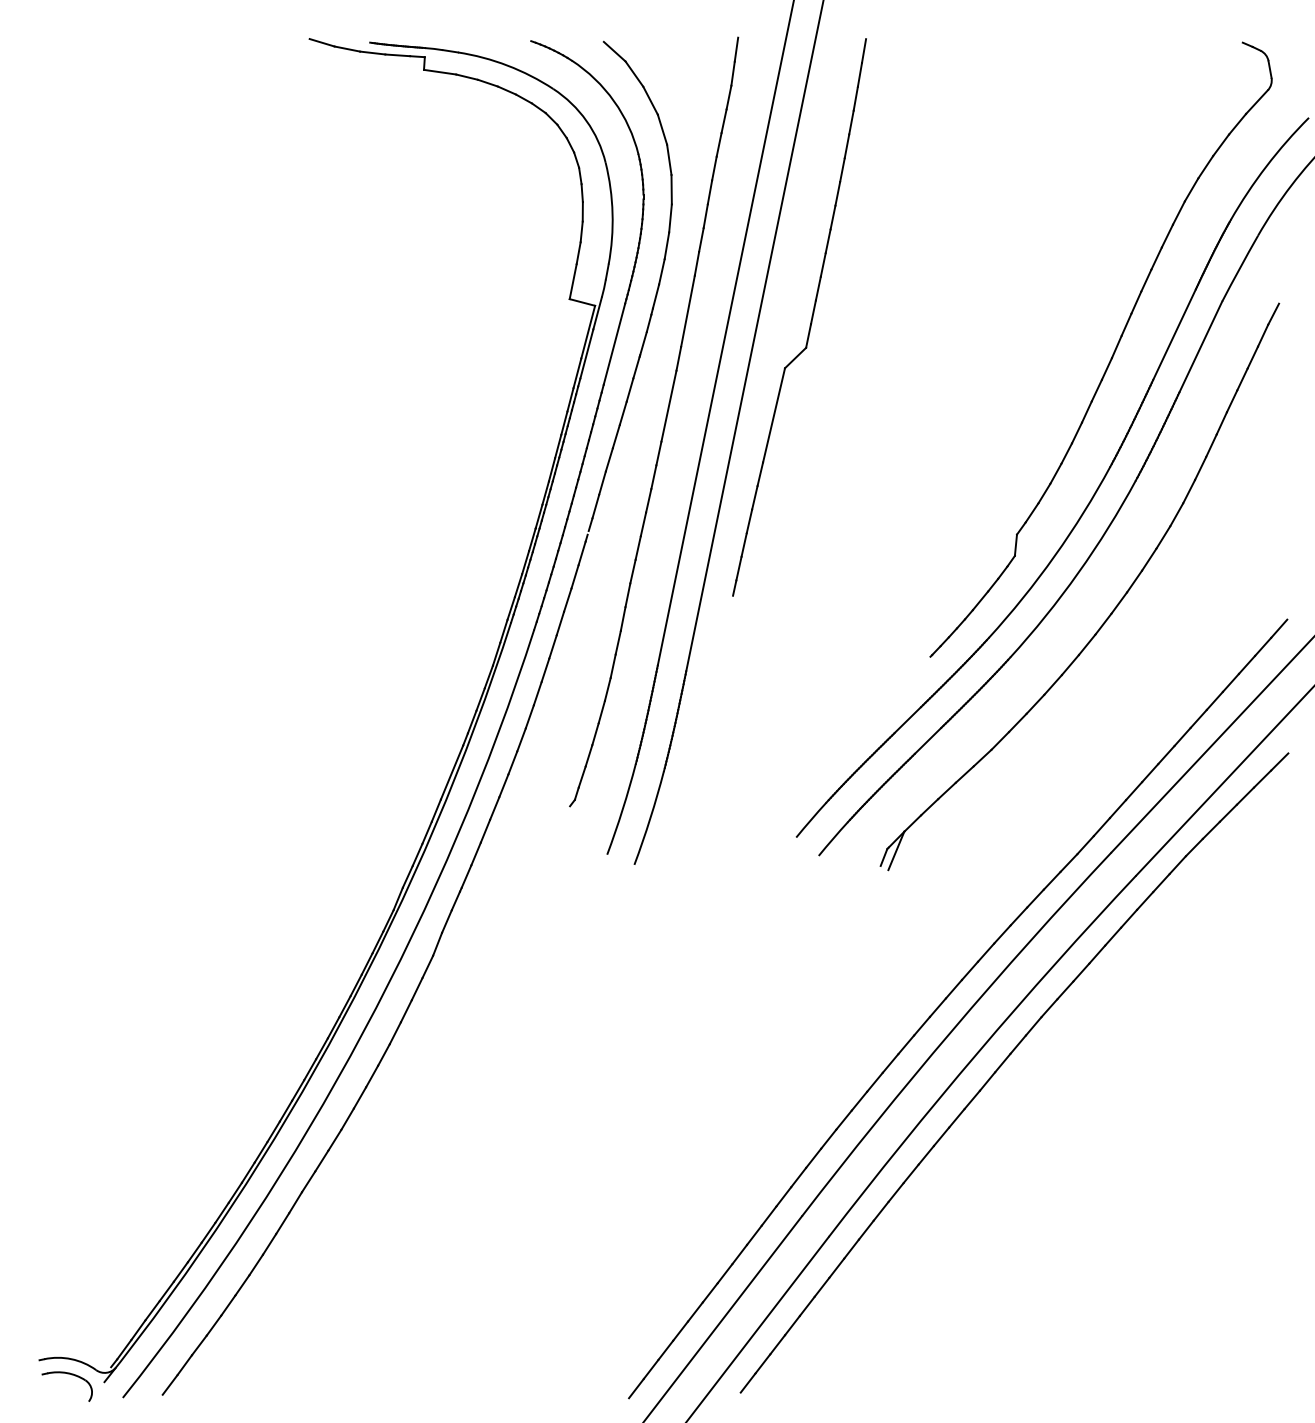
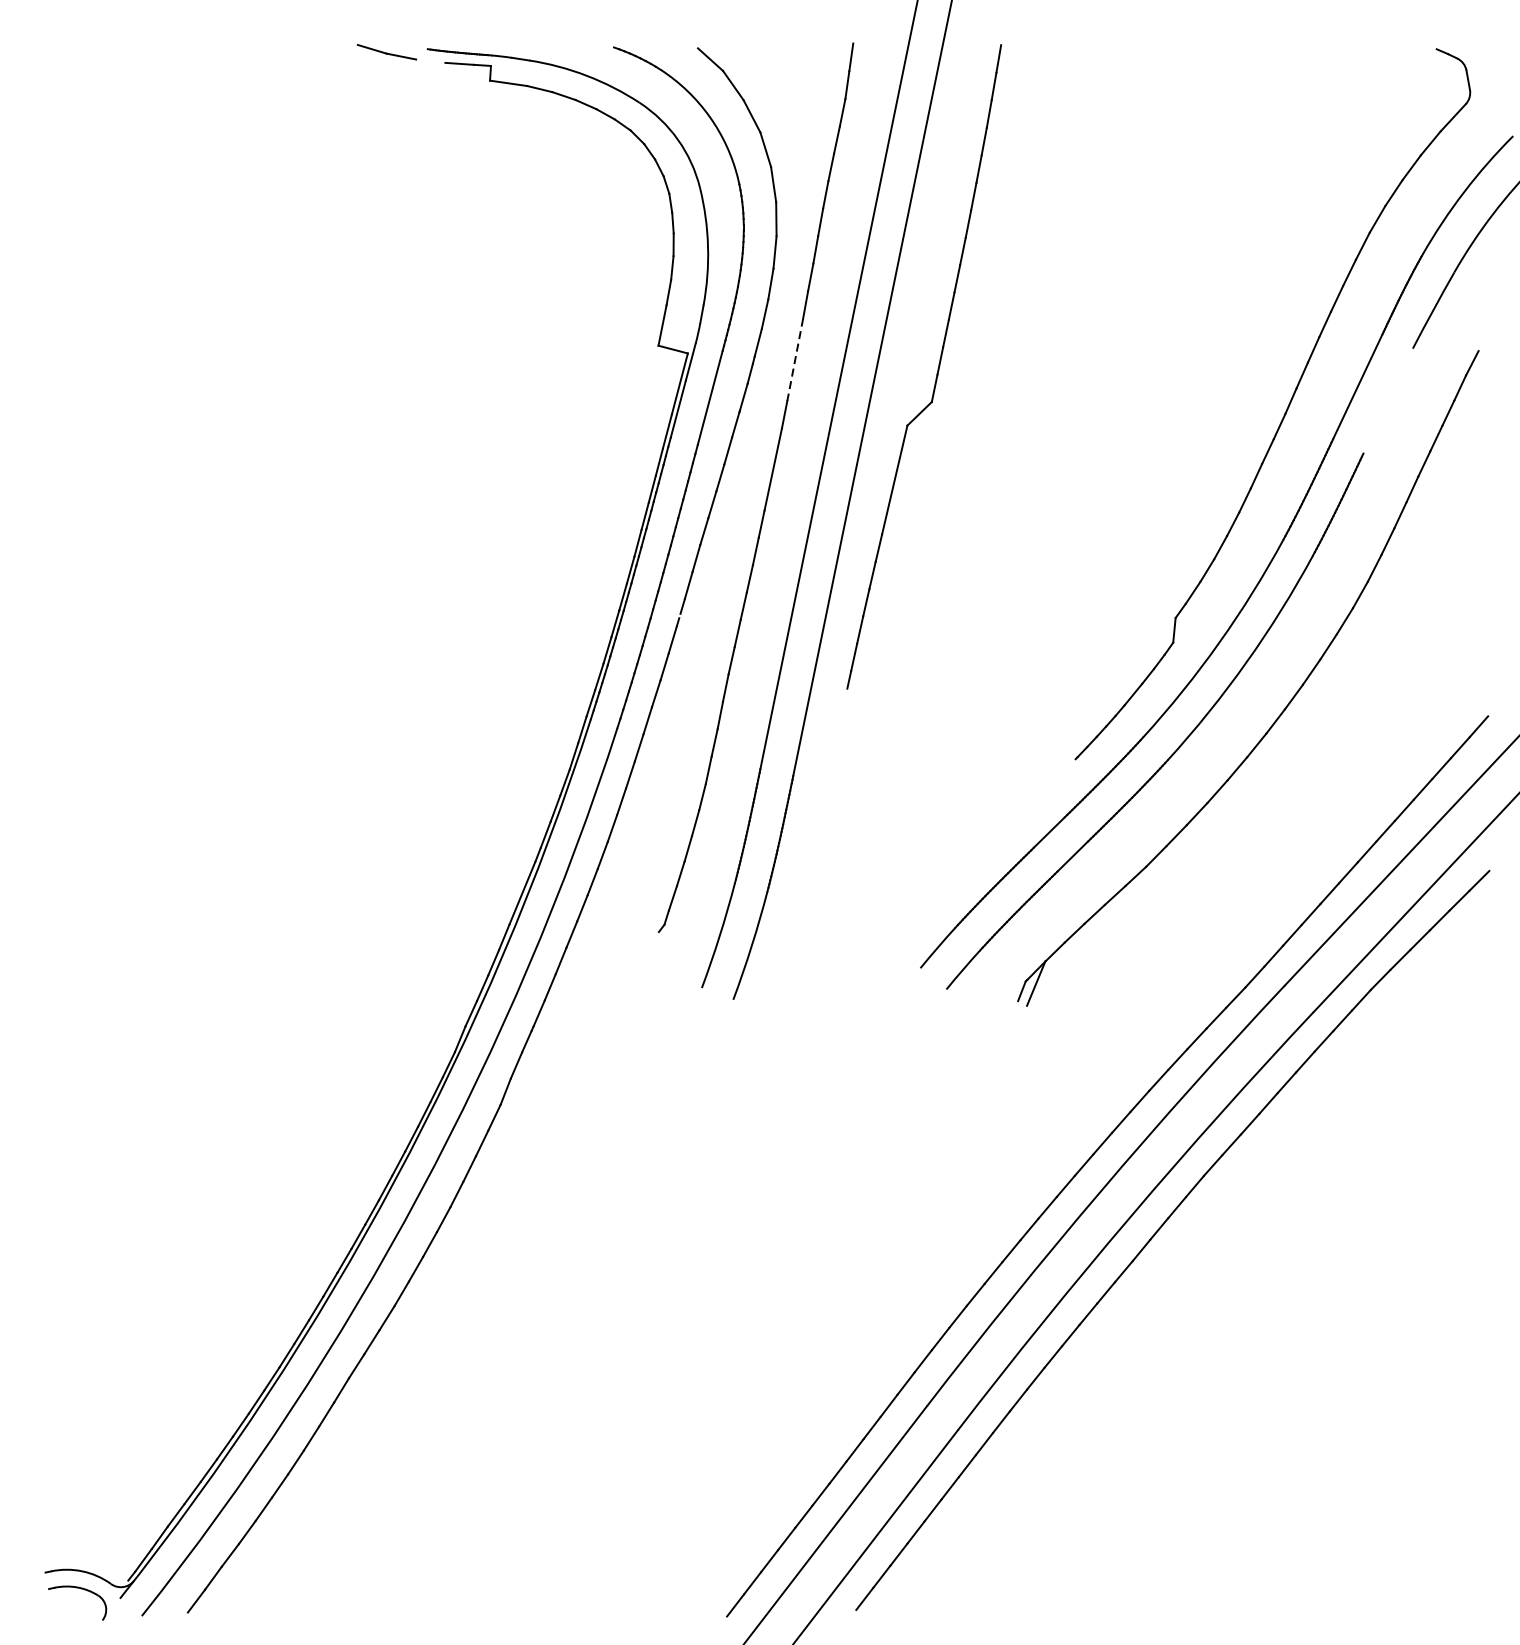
line: (372, 52) -> (430, 60), removed
line: (687, 311) -> (794, 360), solid -> dashed
line: (1200, 346) -> (1387, 400), removed

